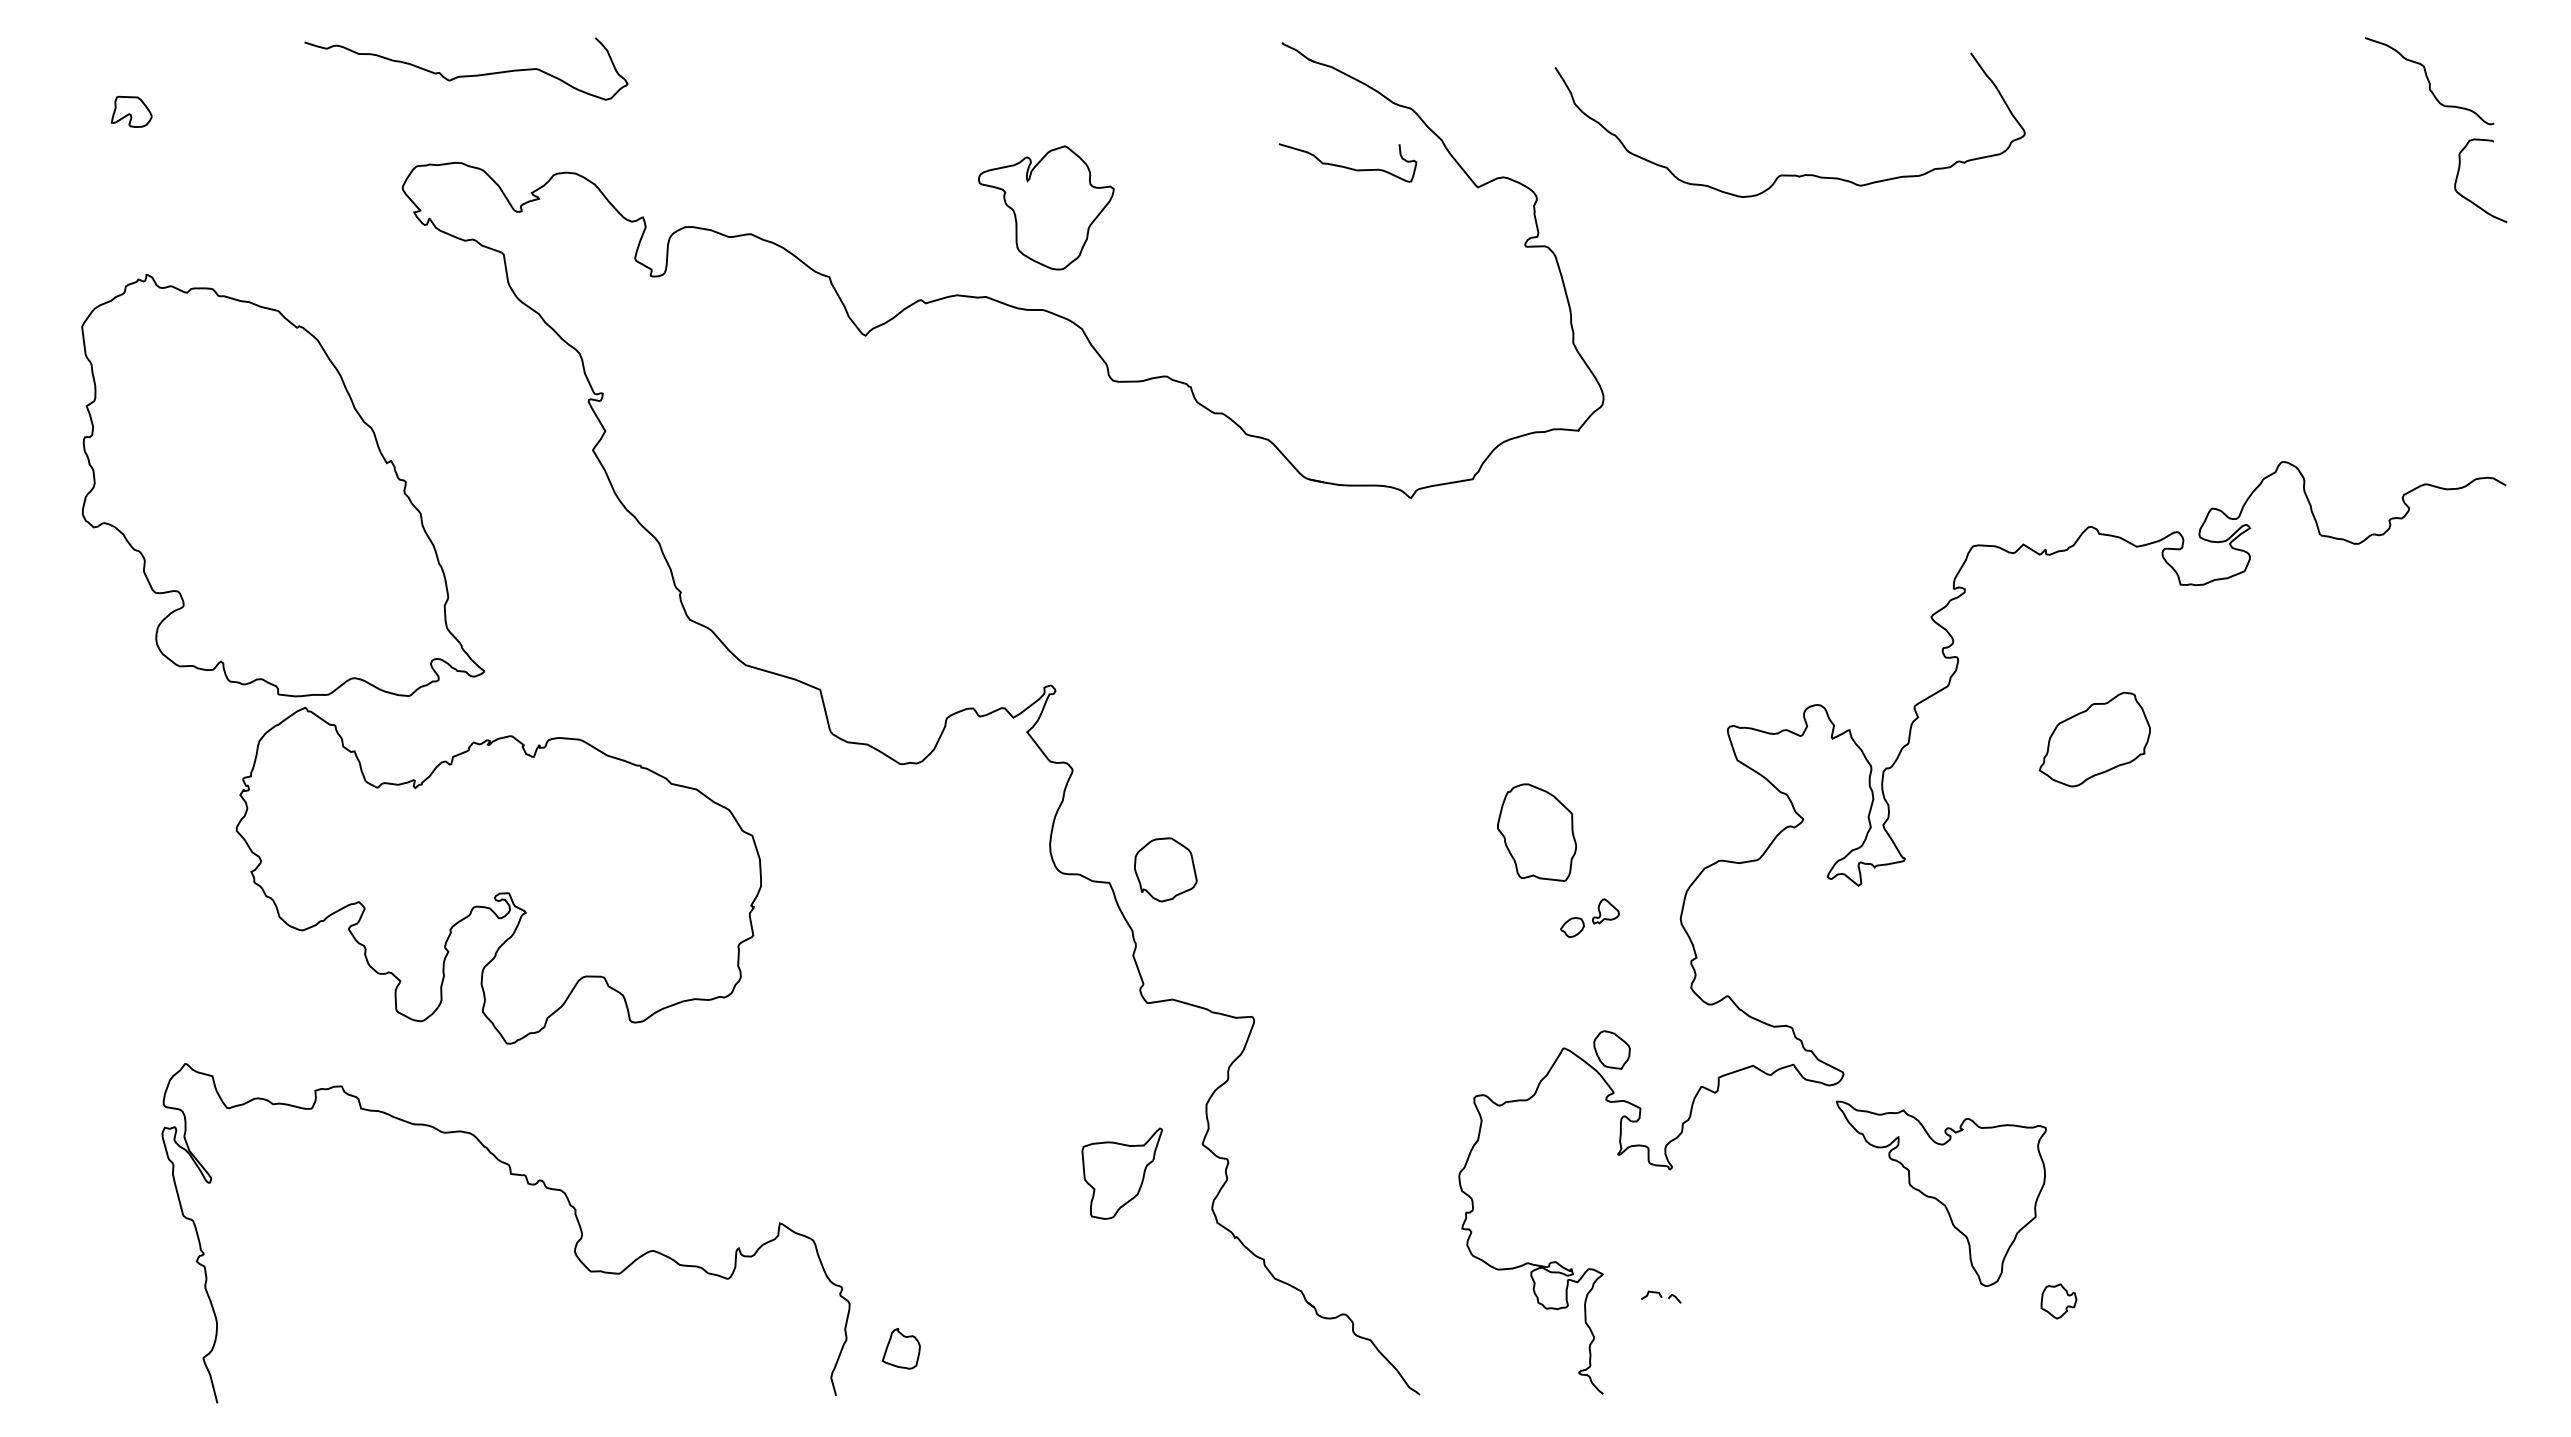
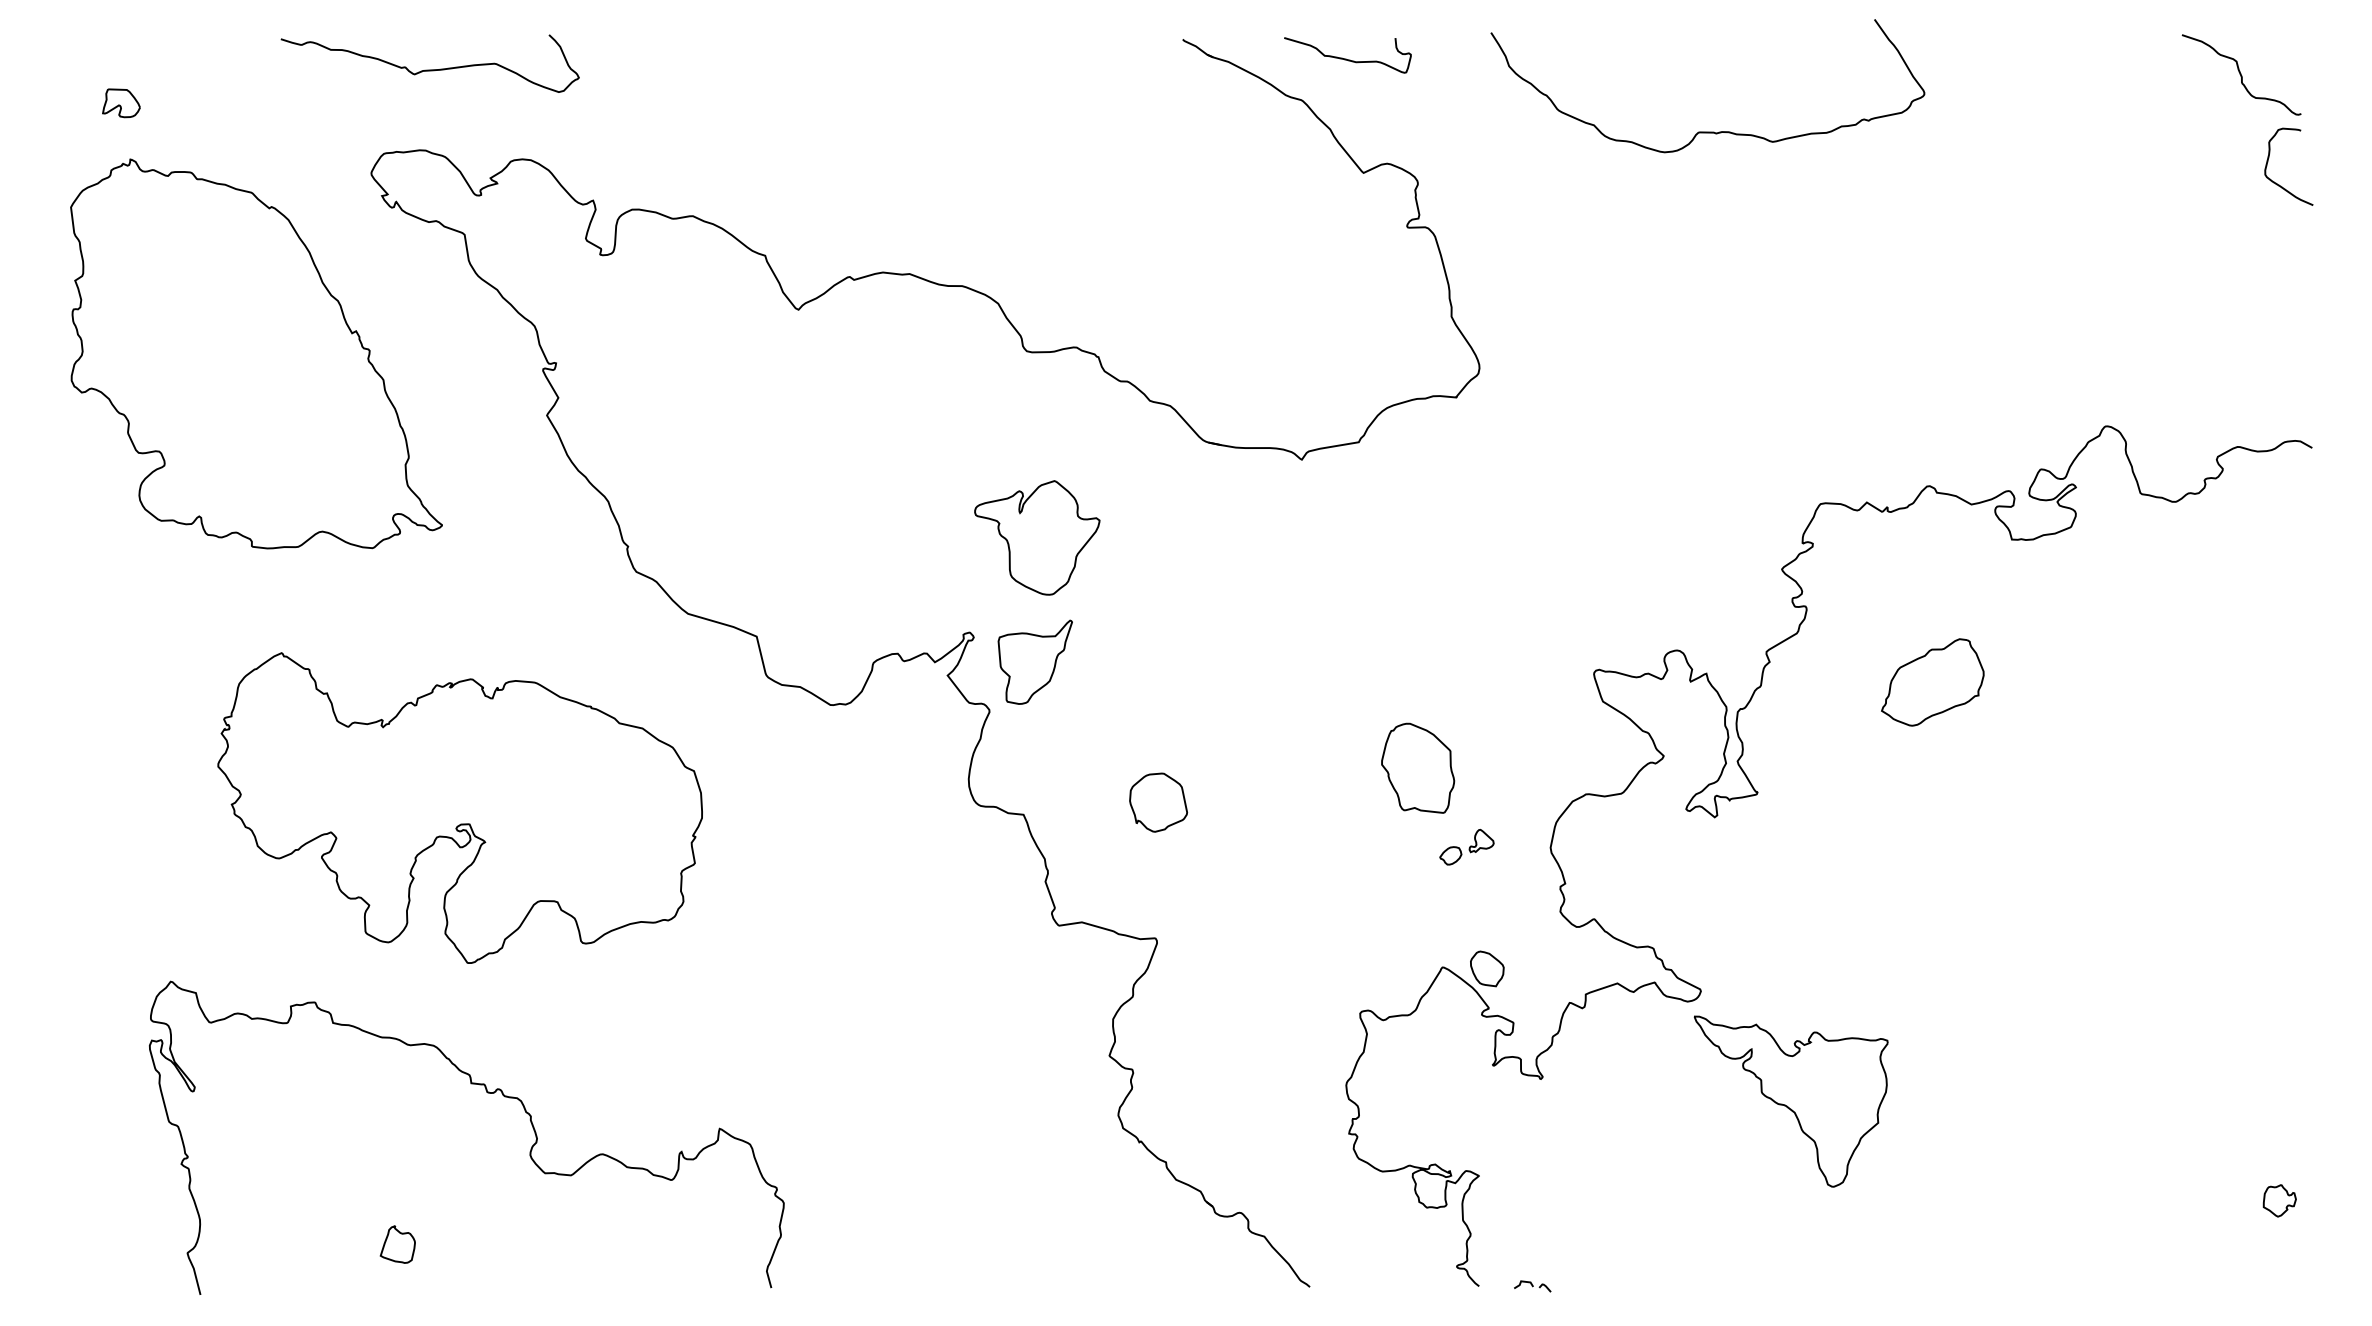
curve: (1346, 166) -> (1346, 58), moved
curve: (1789, 174) -> (1707, 131), moved
part: (1046, 207) -> (1037, 537), moved
part: (283, 485) -> (256, 353), moved
part: (1165, 869) -> (1158, 802), moved
part: (1121, 1173) -> (1034, 662), moved
part: (1661, 1296) -> (1532, 1285), moved
part: (2058, 1301) -> (2279, 1200), moved
part: (900, 1348) -> (397, 1244), moved

